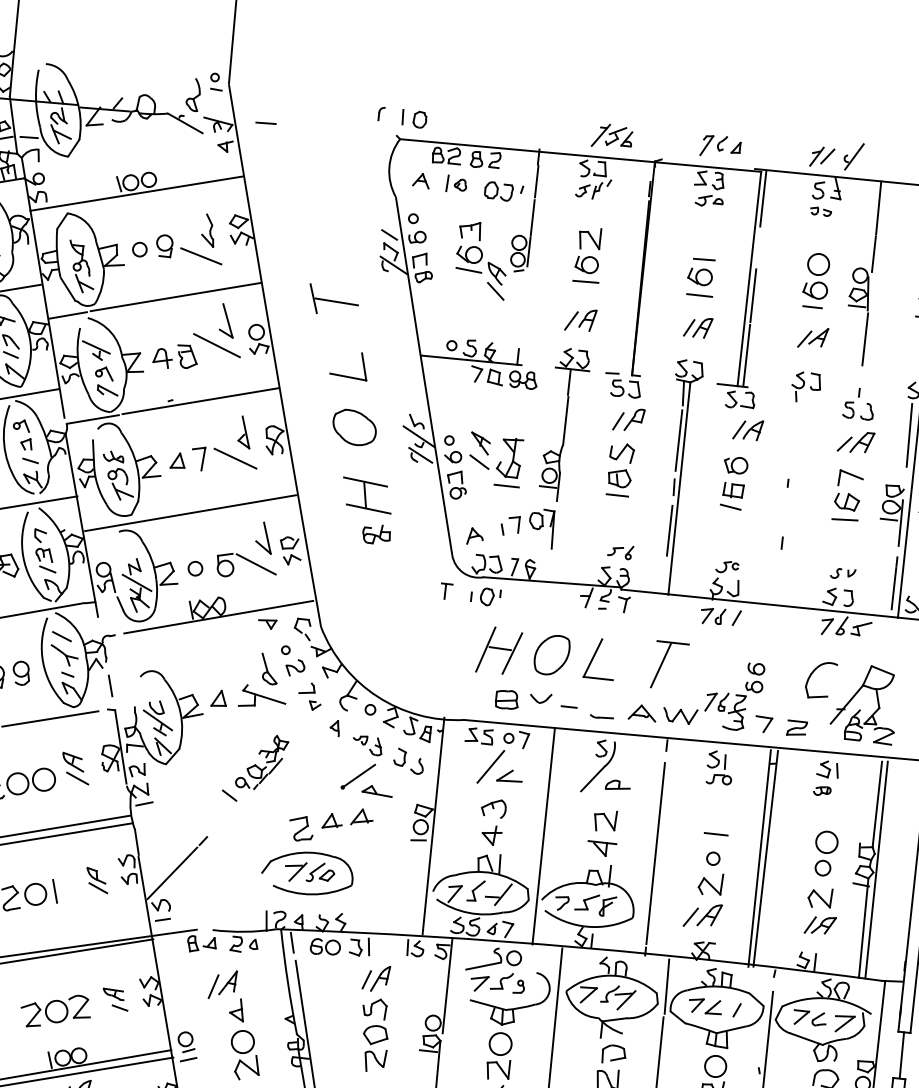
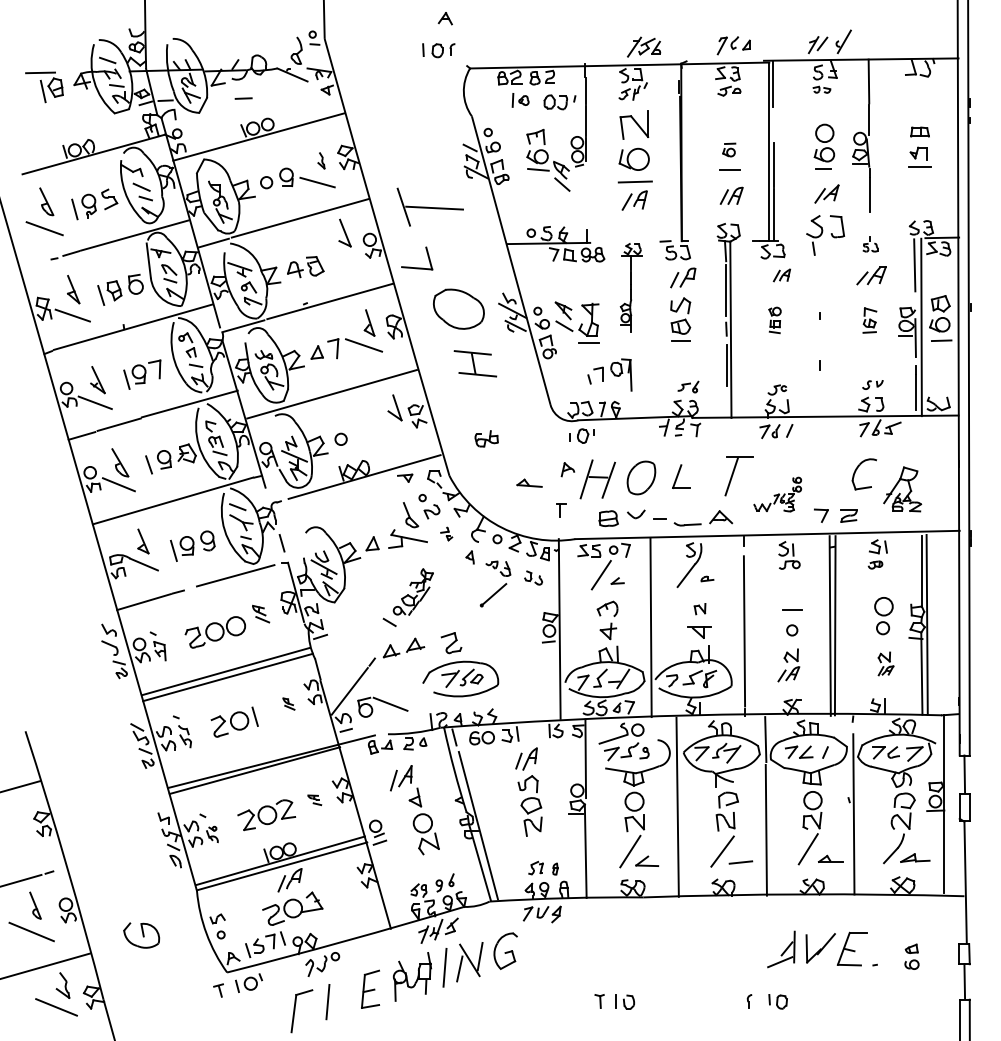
part: (413, 118) -> (432, 50), moved
line: (265, 123) -> (243, 98), moved
part: (420, 180) -> (444, 18), moved
part: (208, 230) -> (321, 160), size x0.6
part: (588, 255) -> (635, 146), size x1.6
part: (701, 271) -> (729, 149), size x0.6
part: (332, 300) -> (429, 206), size x1.6
line: (216, 345) -> (338, 254), removed
part: (348, 376) -> (417, 267), moved
part: (805, 387) -> (825, 235), size x1.6
part: (858, 404) -> (870, 244), size x0.6
part: (564, 424) -> (630, 287), size x0.7
part: (354, 427) -> (458, 309), size x1.4
part: (747, 429) -> (781, 275), size x0.7
part: (733, 483) -> (774, 320), size x0.6
part: (847, 495) -> (869, 320), size x0.6
part: (376, 533) -> (486, 438), moved
part: (474, 536) -> (567, 469), moved
part: (246, 565) -> (382, 706), moved
part: (446, 591) -> (561, 510), moved
part: (600, 658) -> (681, 476), size x0.7
part: (713, 693) -> (777, 494), size x0.6
part: (309, 696) -> (446, 533), size x0.6
part: (864, 703) -> (902, 489), size x0.7
part: (602, 717) -> (688, 524), size x1.4
part: (408, 760) -> (533, 577), size x0.7
part: (75, 767) -> (260, 613), size x0.7
part: (509, 775) -> (617, 580), size x0.6
part: (618, 784) -> (707, 578), size x0.6
part: (377, 790) -> (529, 482), moved
part: (347, 818) -> (403, 647), moved
part: (604, 820) -> (699, 608), size x0.6
part: (96, 879) -> (288, 703), size x0.6
part: (704, 900) -> (788, 665), size x0.7
part: (821, 910) -> (885, 663), size x0.6
part: (115, 1000) -> (314, 800), size x0.6

